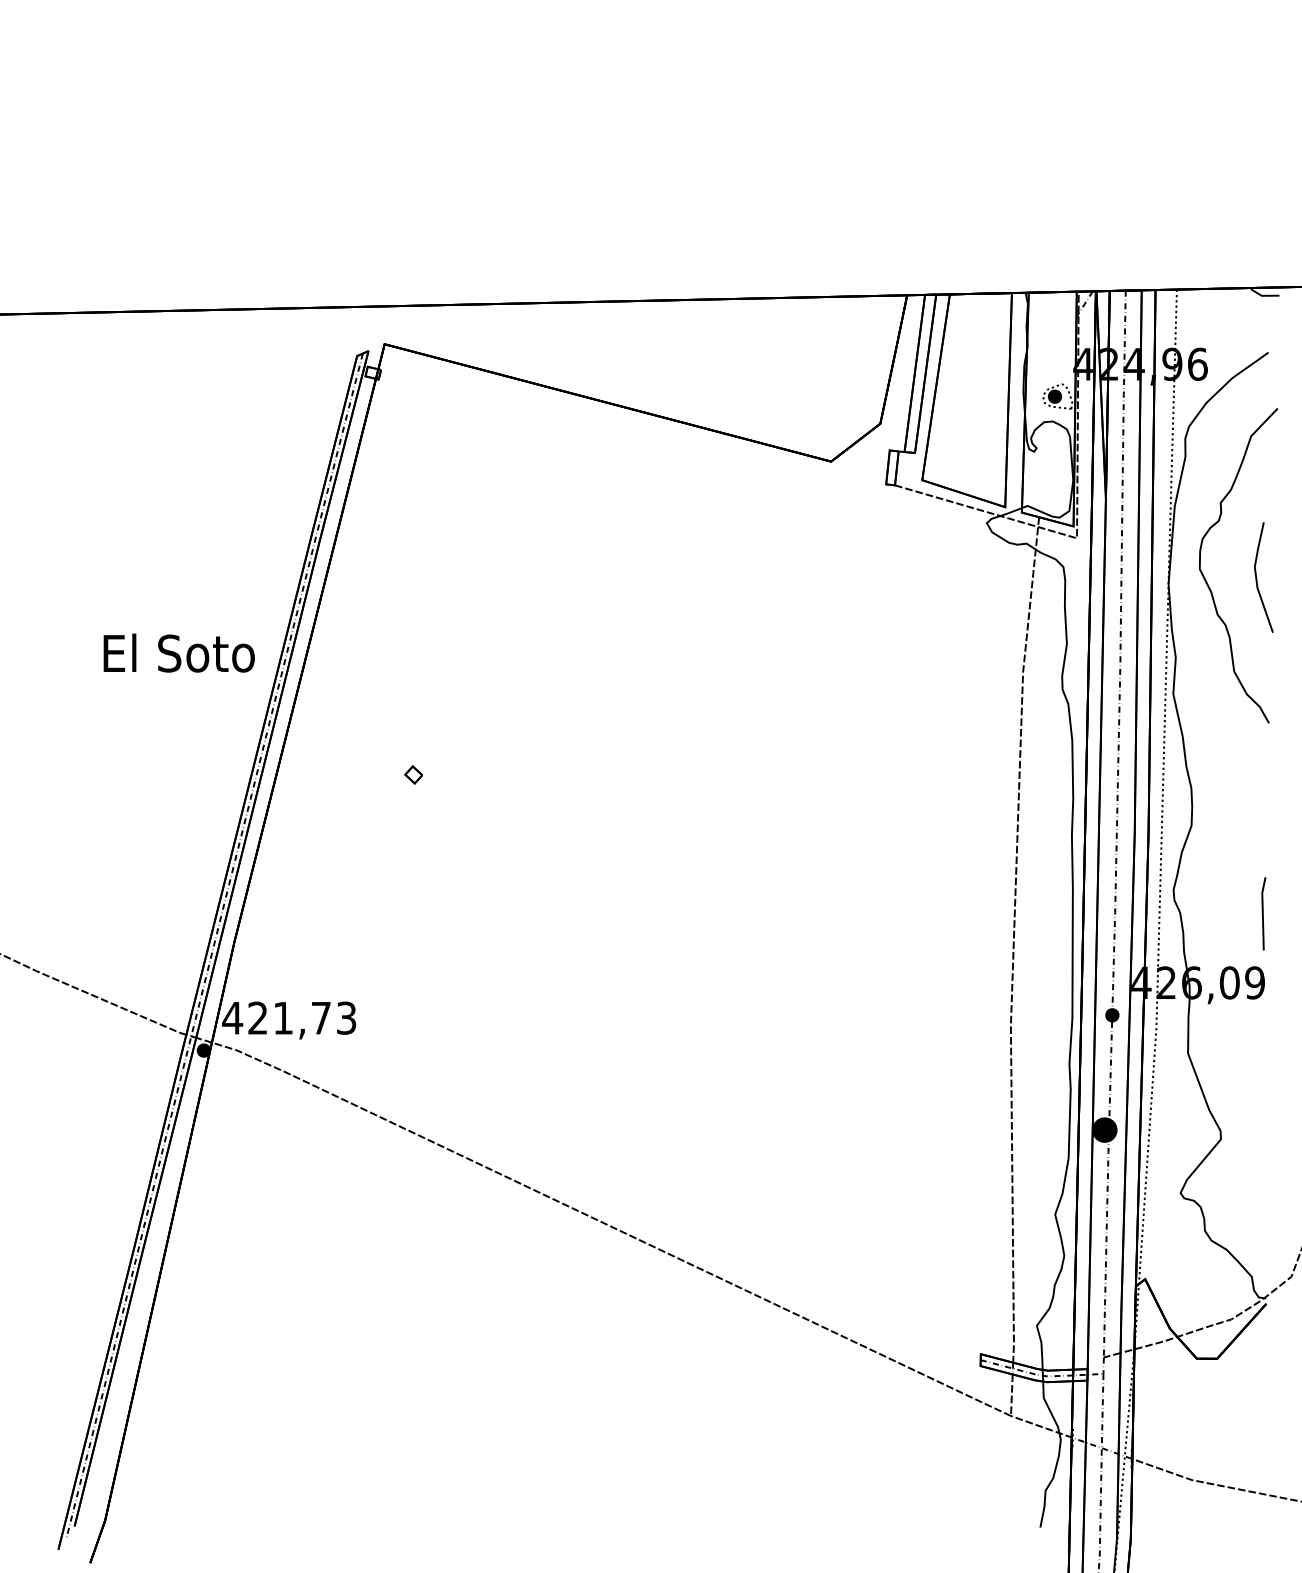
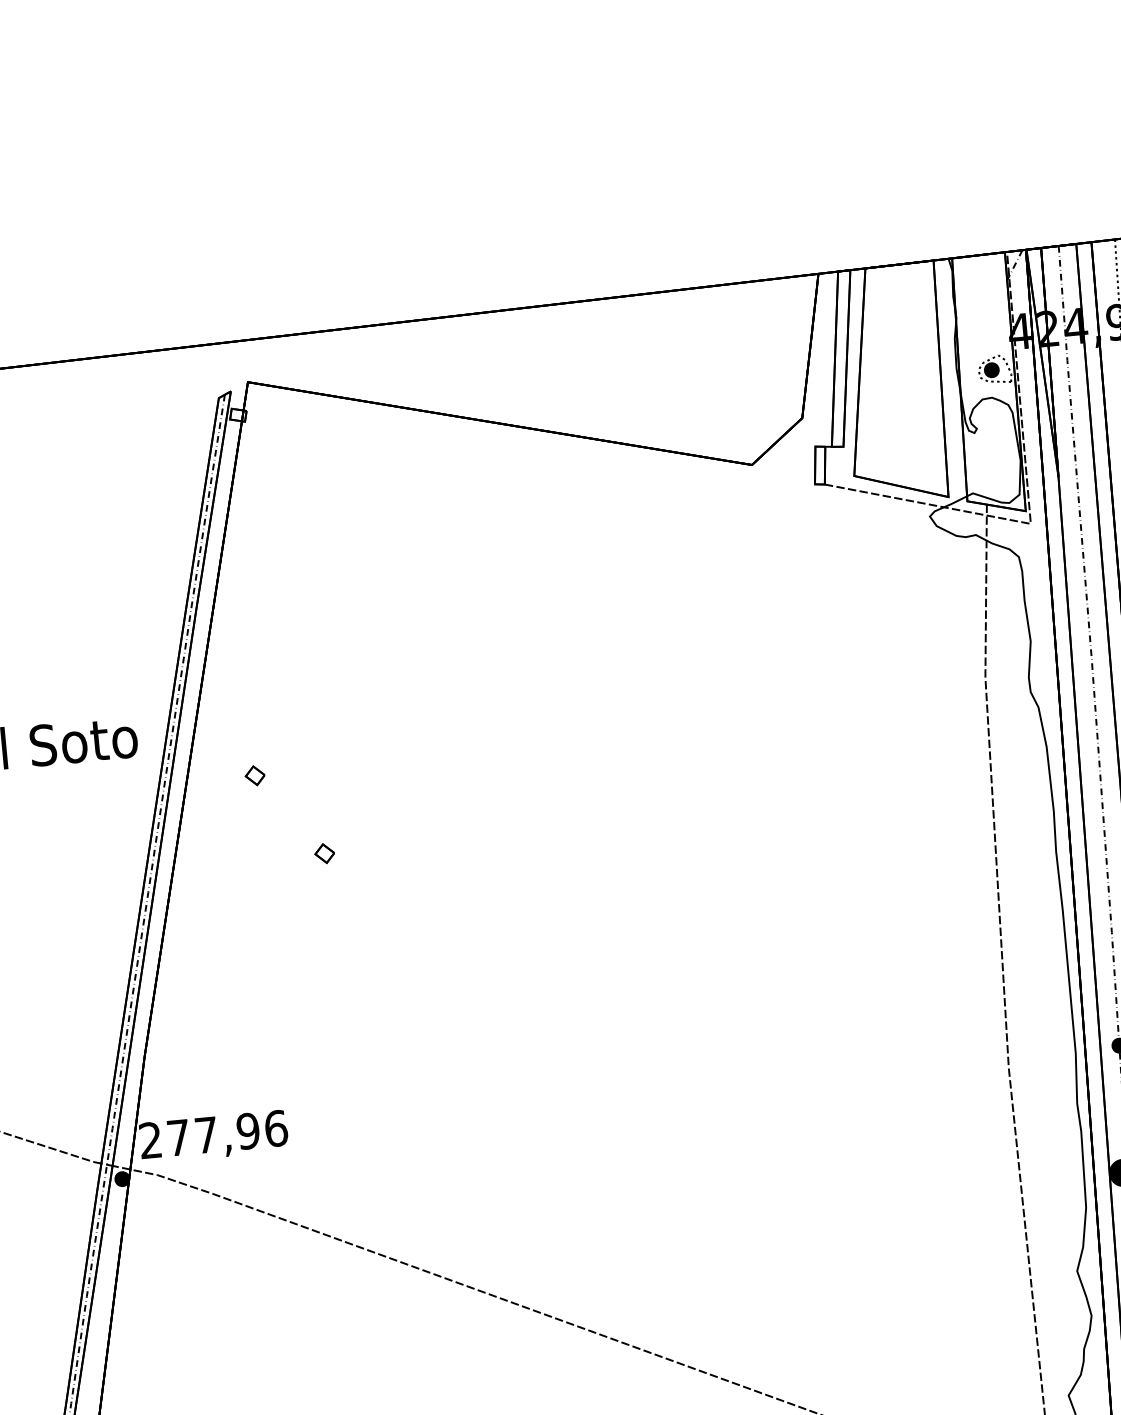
part: (357, 698) -> (254, 775), added
text: (289, 1017) -> (213, 1133), 421,73 -> 277,96

